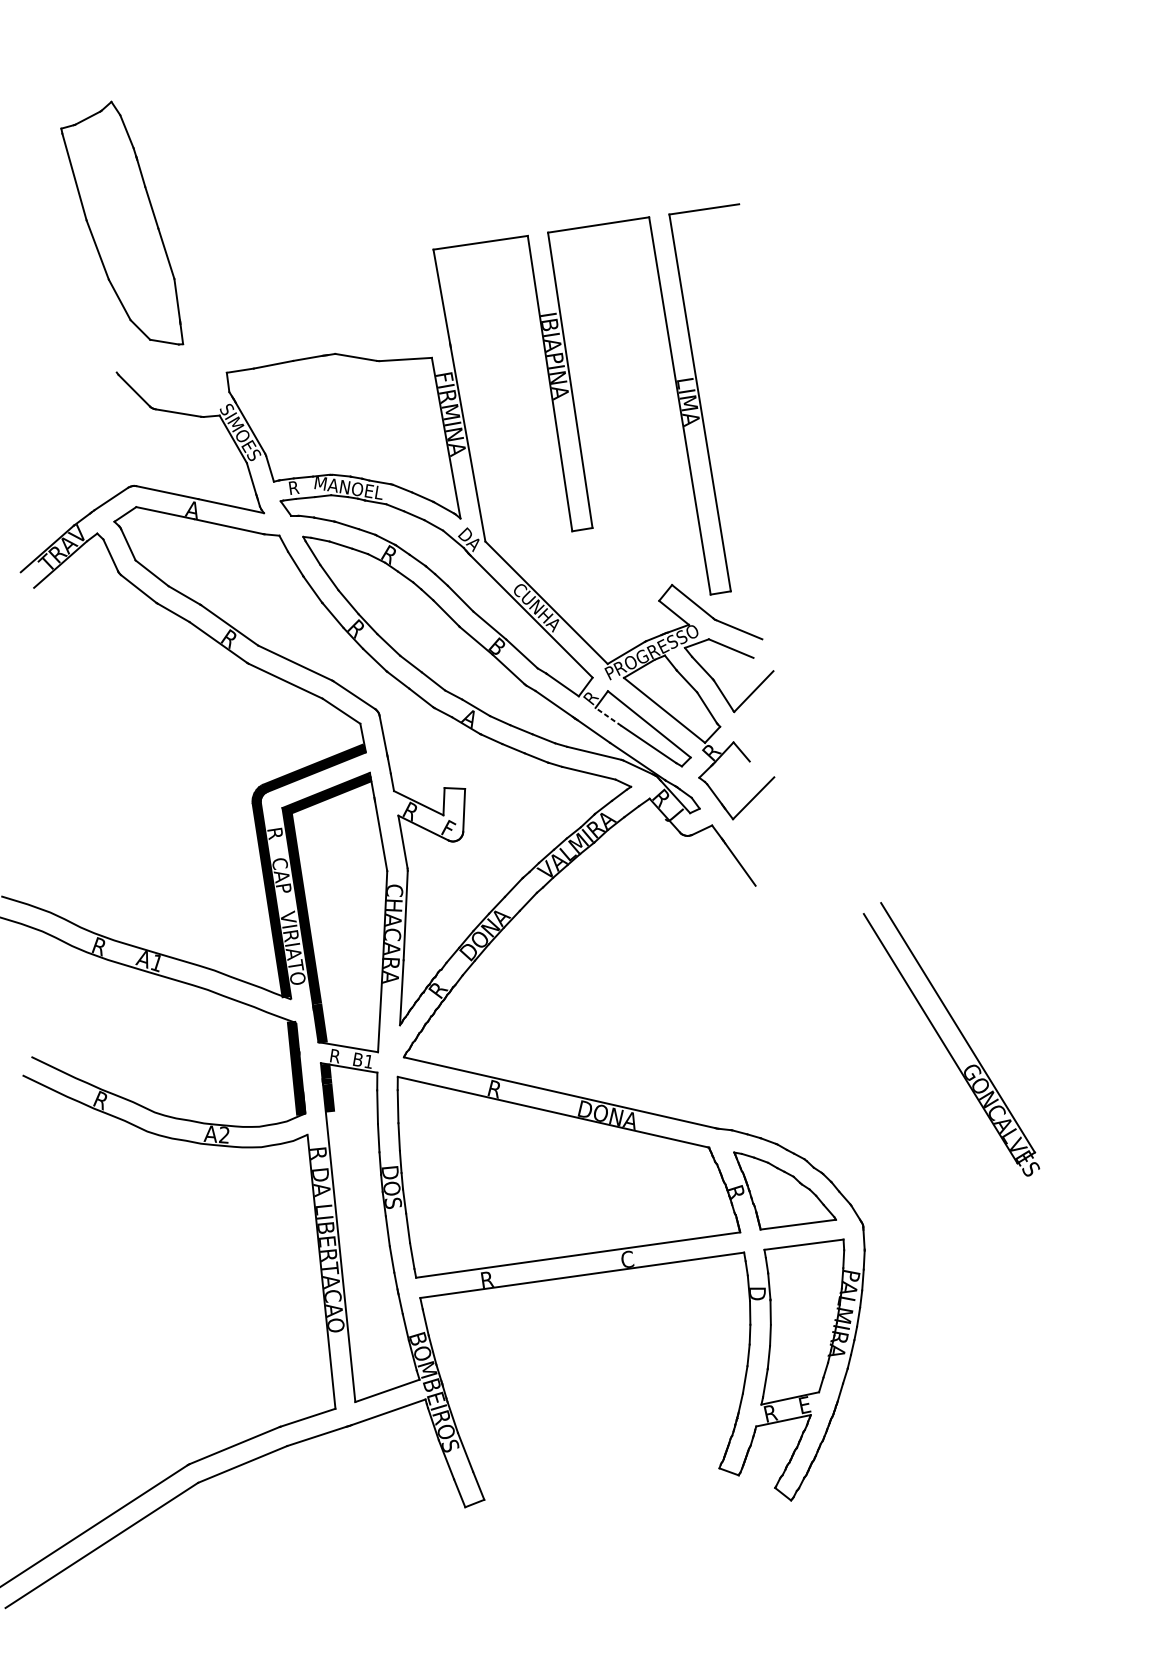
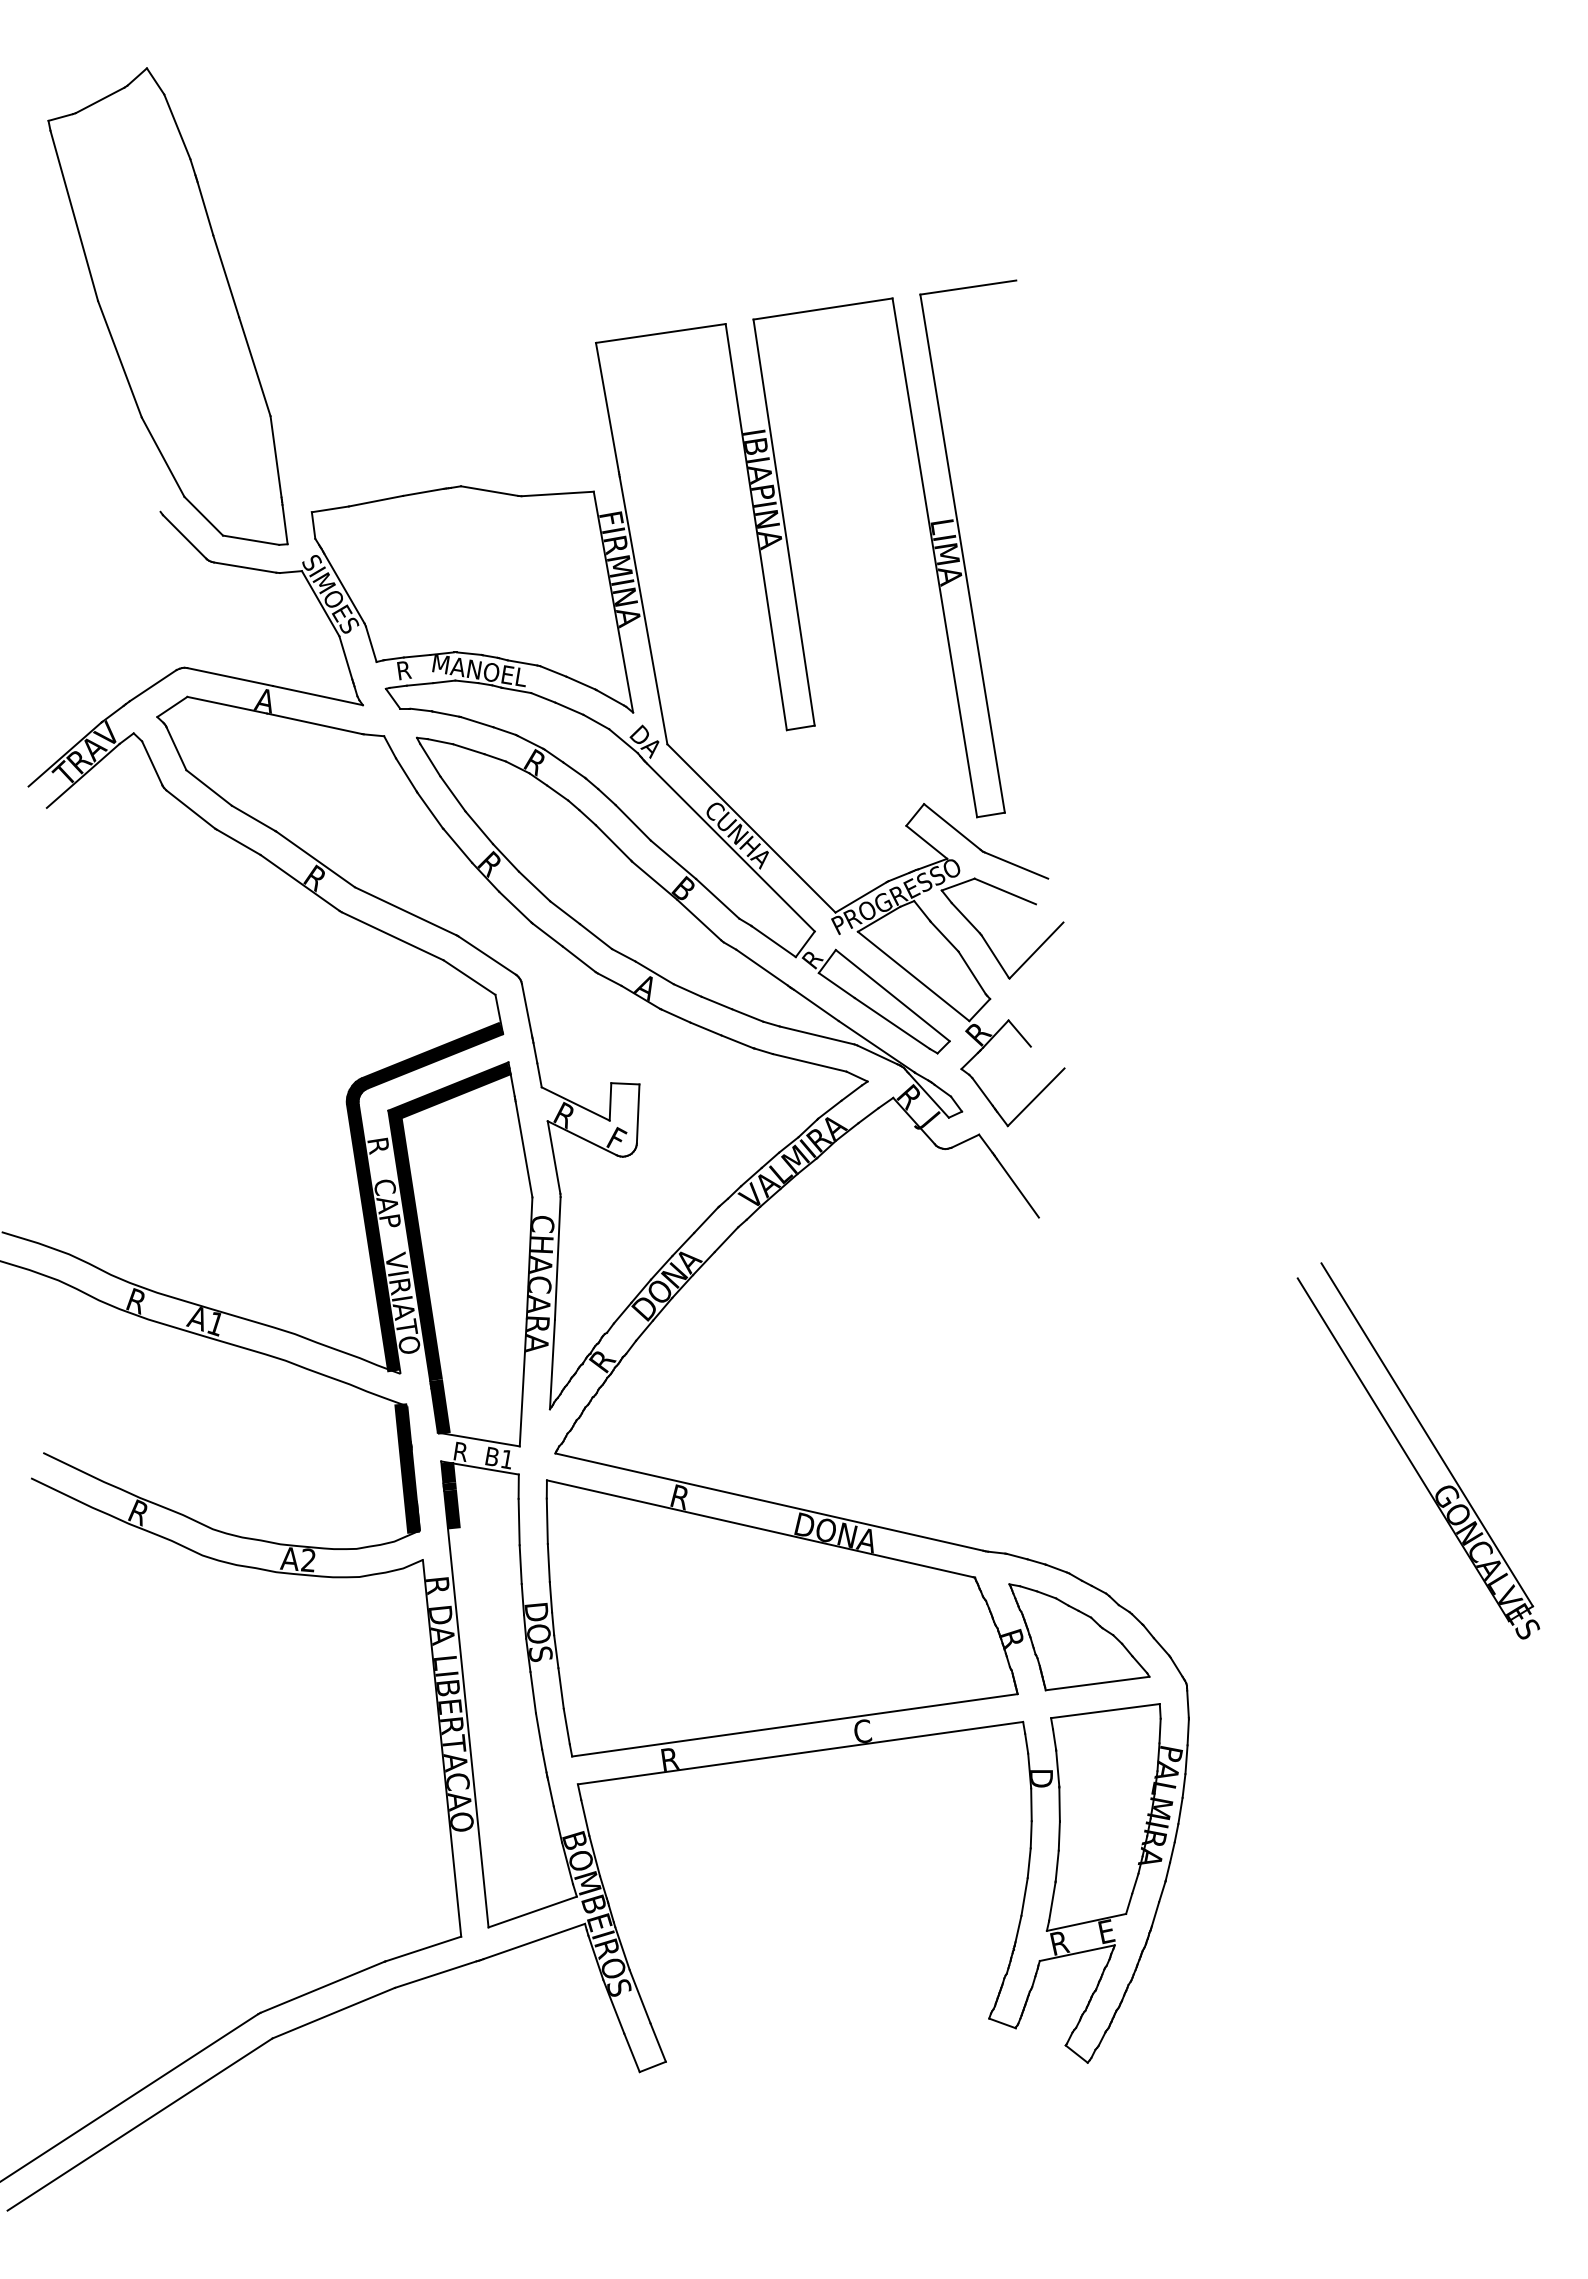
part: (121, 223) -> (167, 306), size x1.43
line: (608, 716) -> (836, 985), dashed -> solid
part: (945, 1044) -> (1409, 1457), moved

